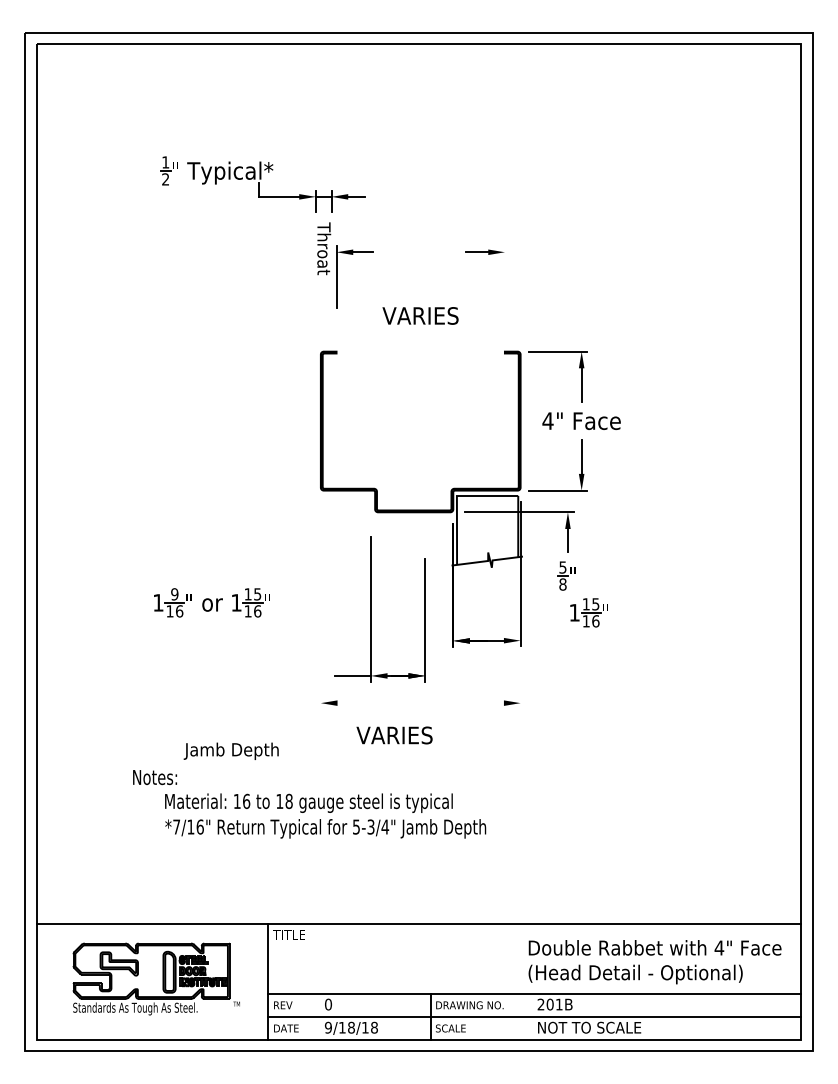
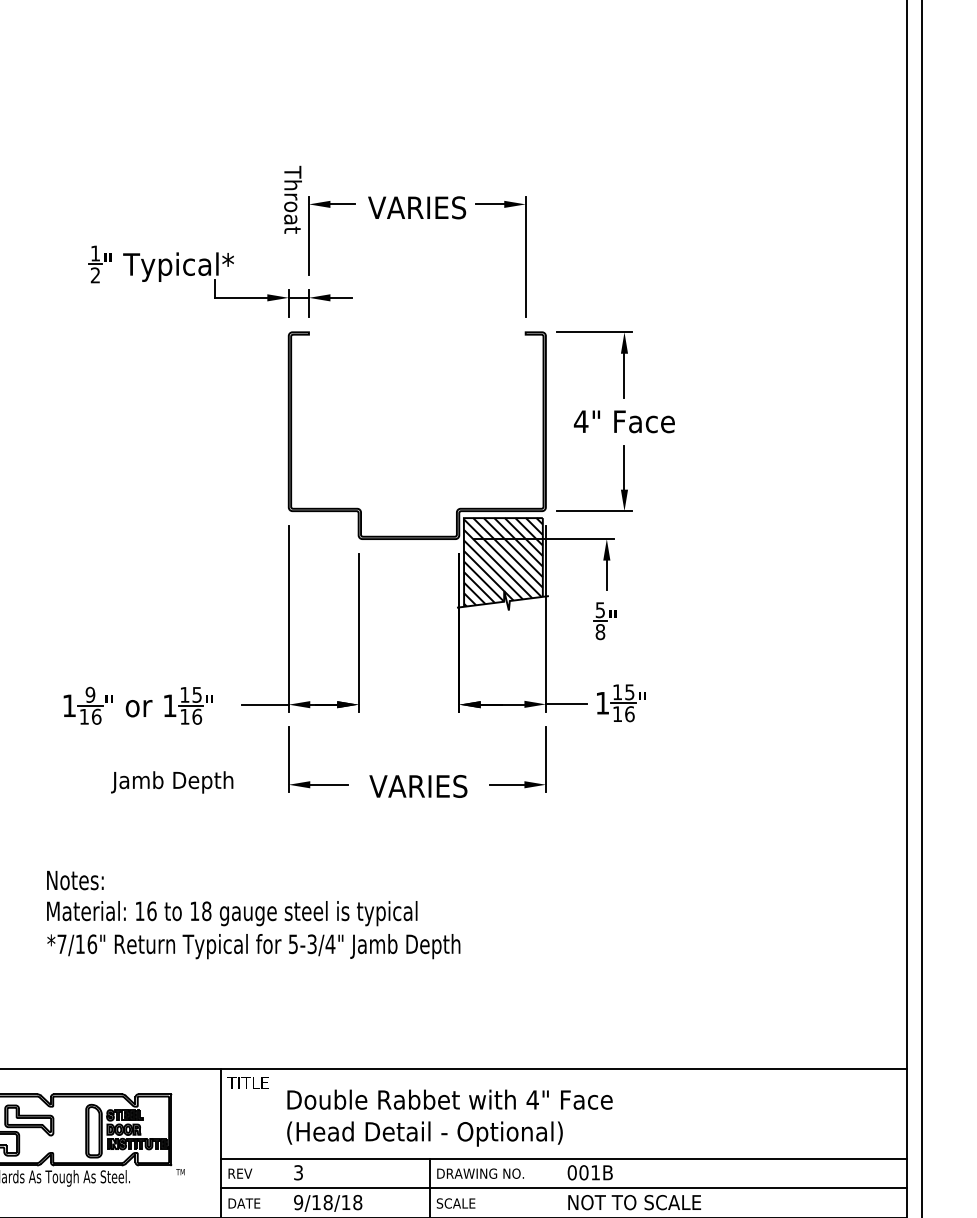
part: (262, 184) -> (220, 281), moved
line: (504, 293) -> (525, 257), added
text: (420, 315) -> (417, 207), moved
hatch: (487, 530) -> (503, 562), added
part: (211, 602) -> (137, 705), moved
part: (371, 609) -> (289, 619), moved
part: (588, 612) -> (620, 702), moved
line: (536, 640) -> (566, 704), added
line: (320, 683) -> (288, 759), added
line: (520, 683) -> (545, 759), added
line: (352, 703) -> (329, 785), added
line: (490, 703) -> (507, 785), added
text: (394, 735) -> (418, 786), moved
text: (230, 750) -> (171, 781), moved
text: (325, 815) -> (253, 929), moved
text: (654, 962) -> (449, 1118), moved
text: (328, 1004) -> (298, 1172), 0 -> 3
text: (540, 1004) -> (571, 1172), 201B -> 001B

